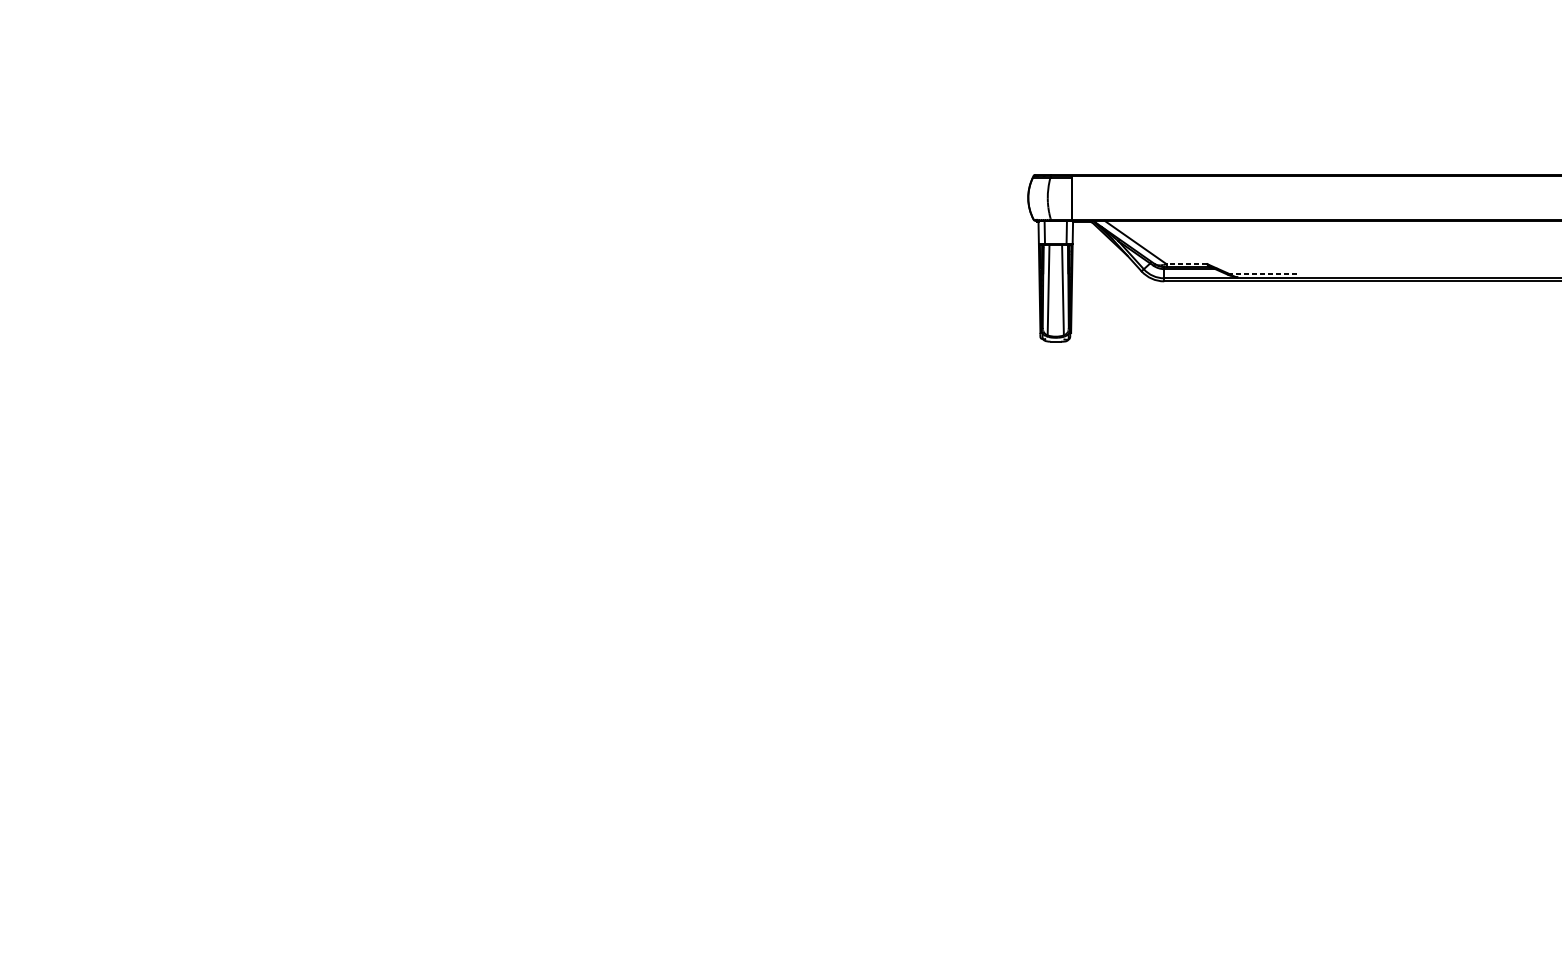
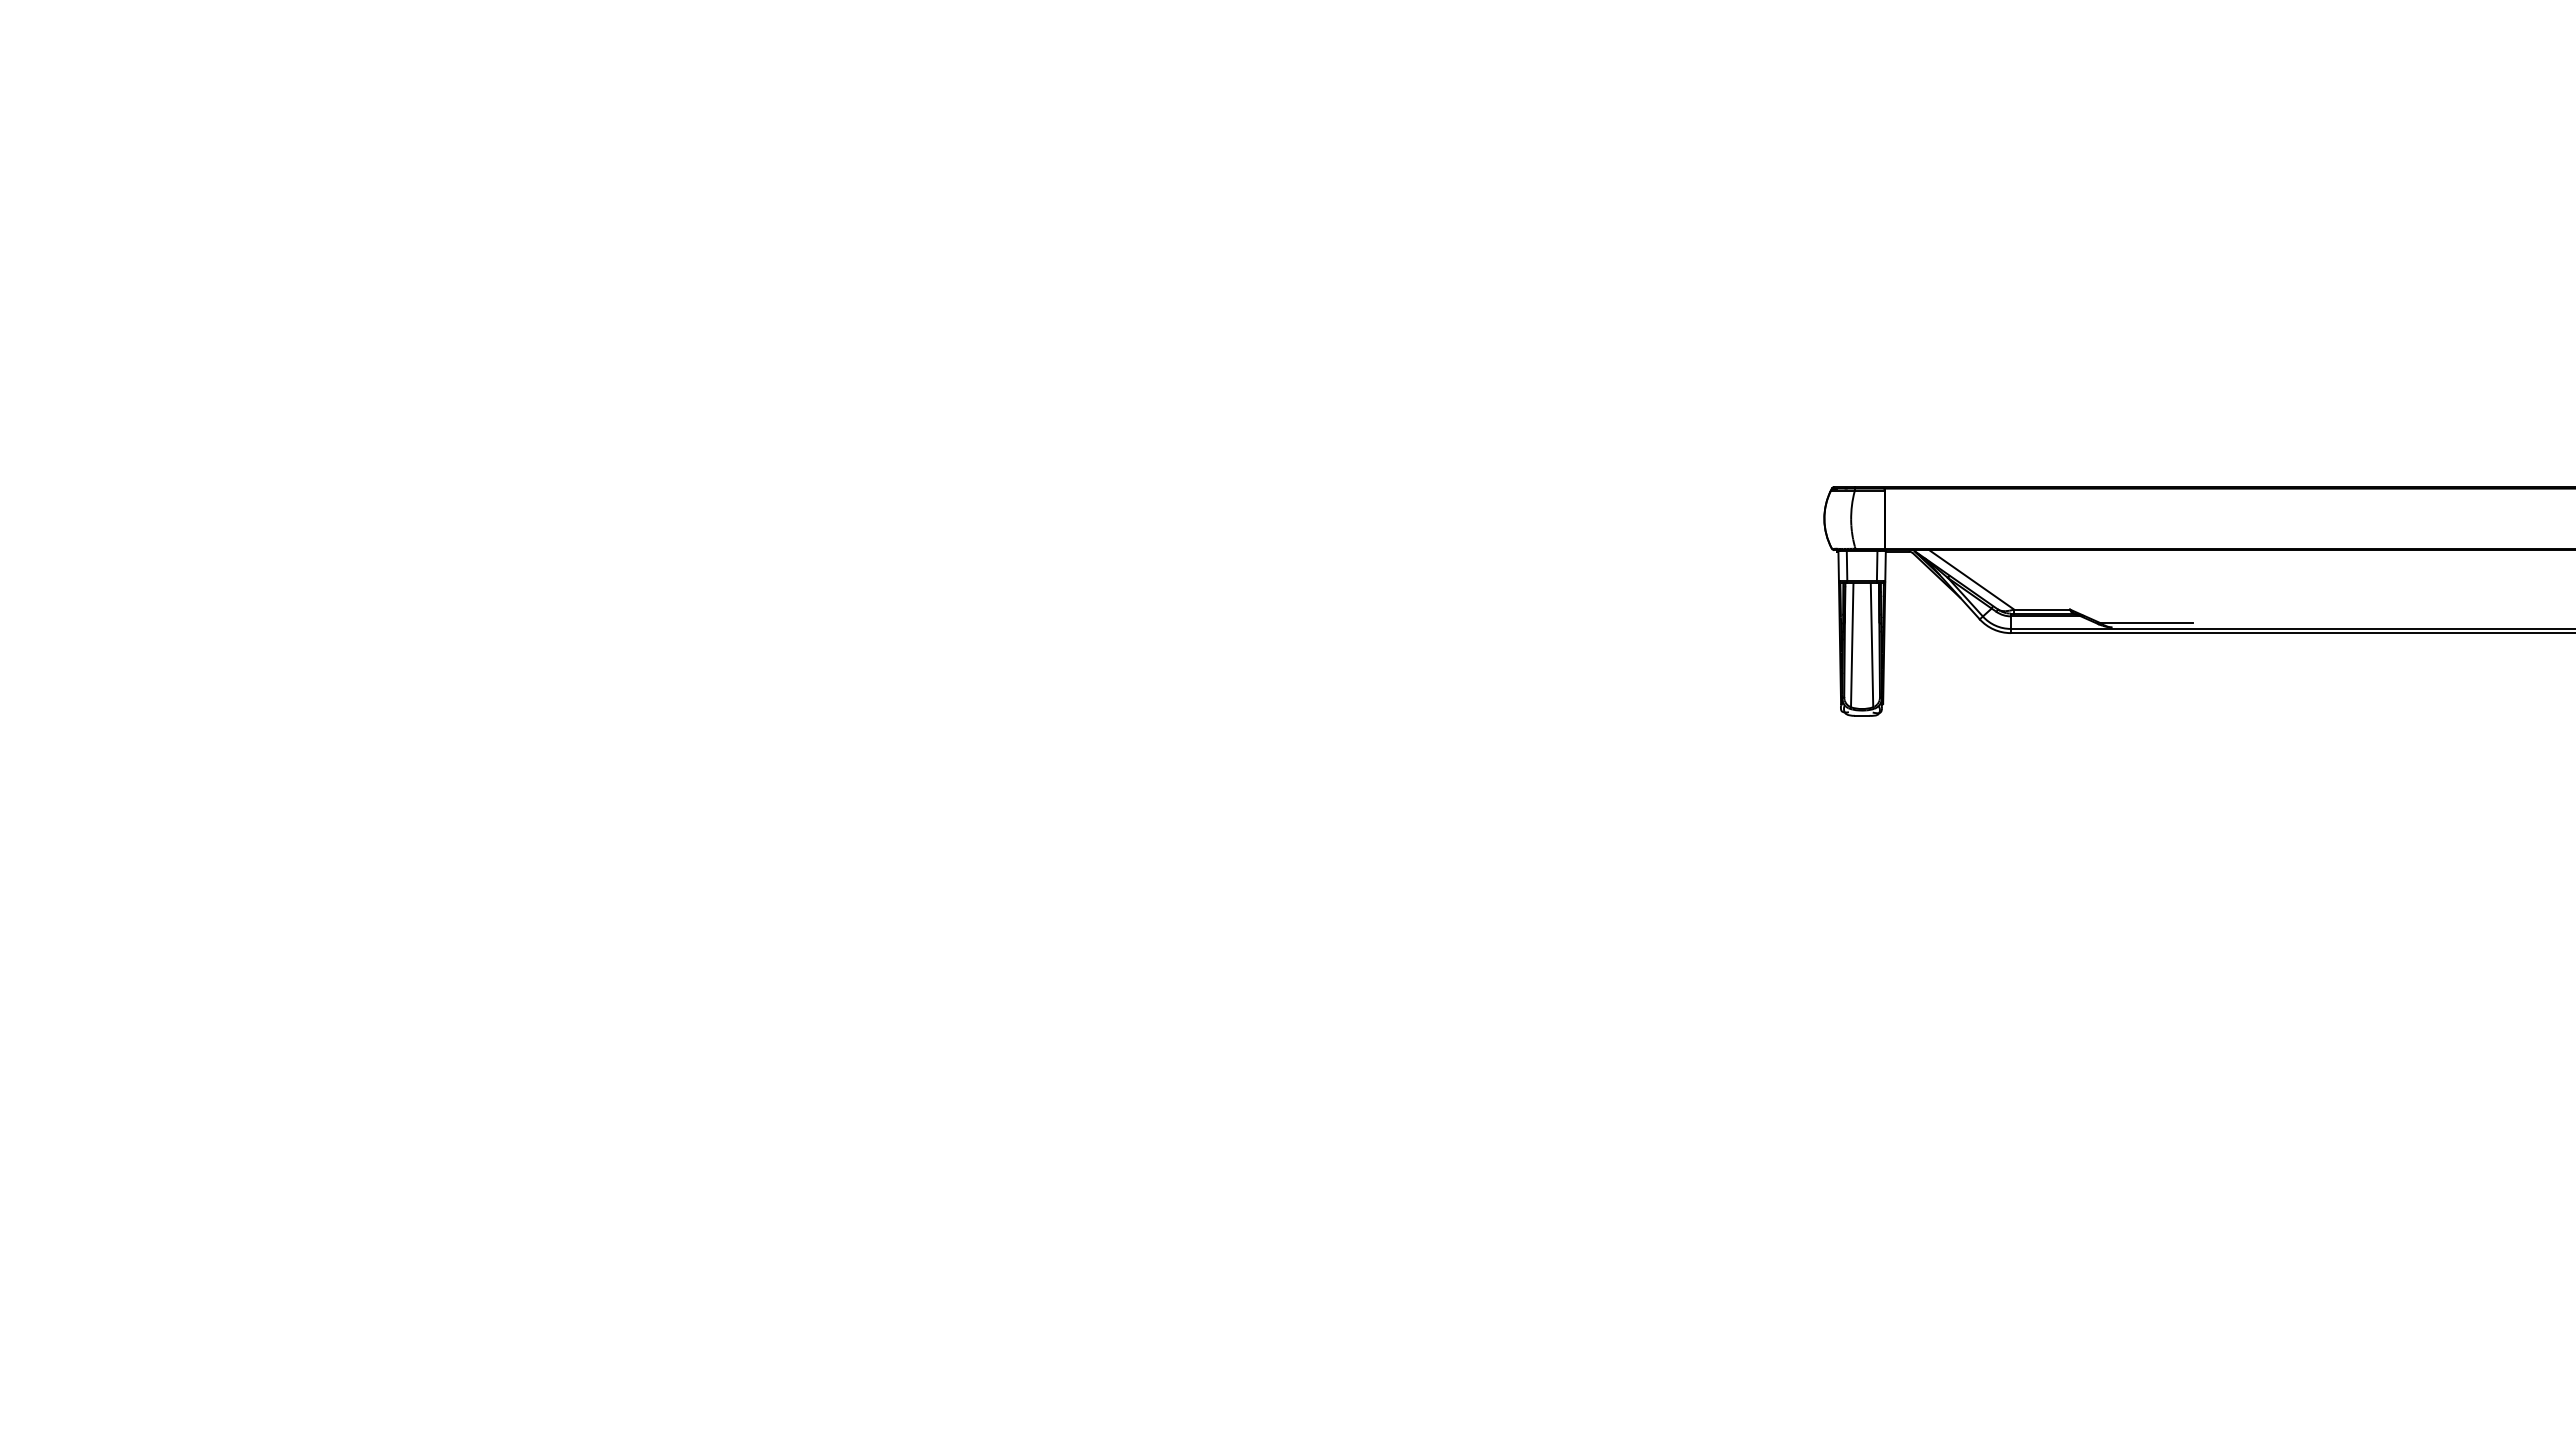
line: (1187, 264) -> (2042, 609), dashed -> solid
line: (1263, 274) -> (2147, 623), dashed -> solid

